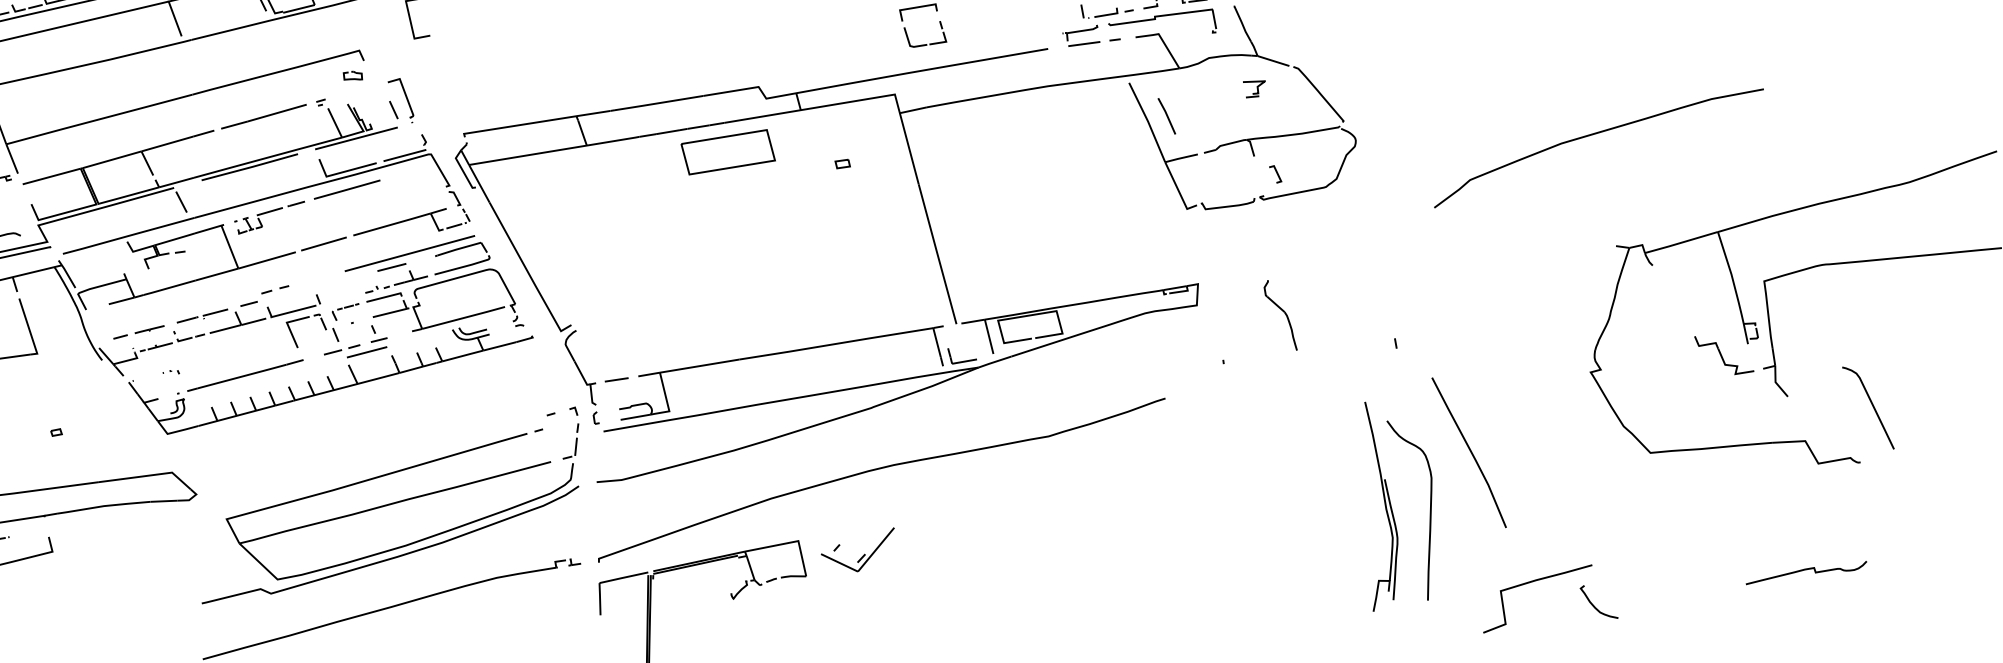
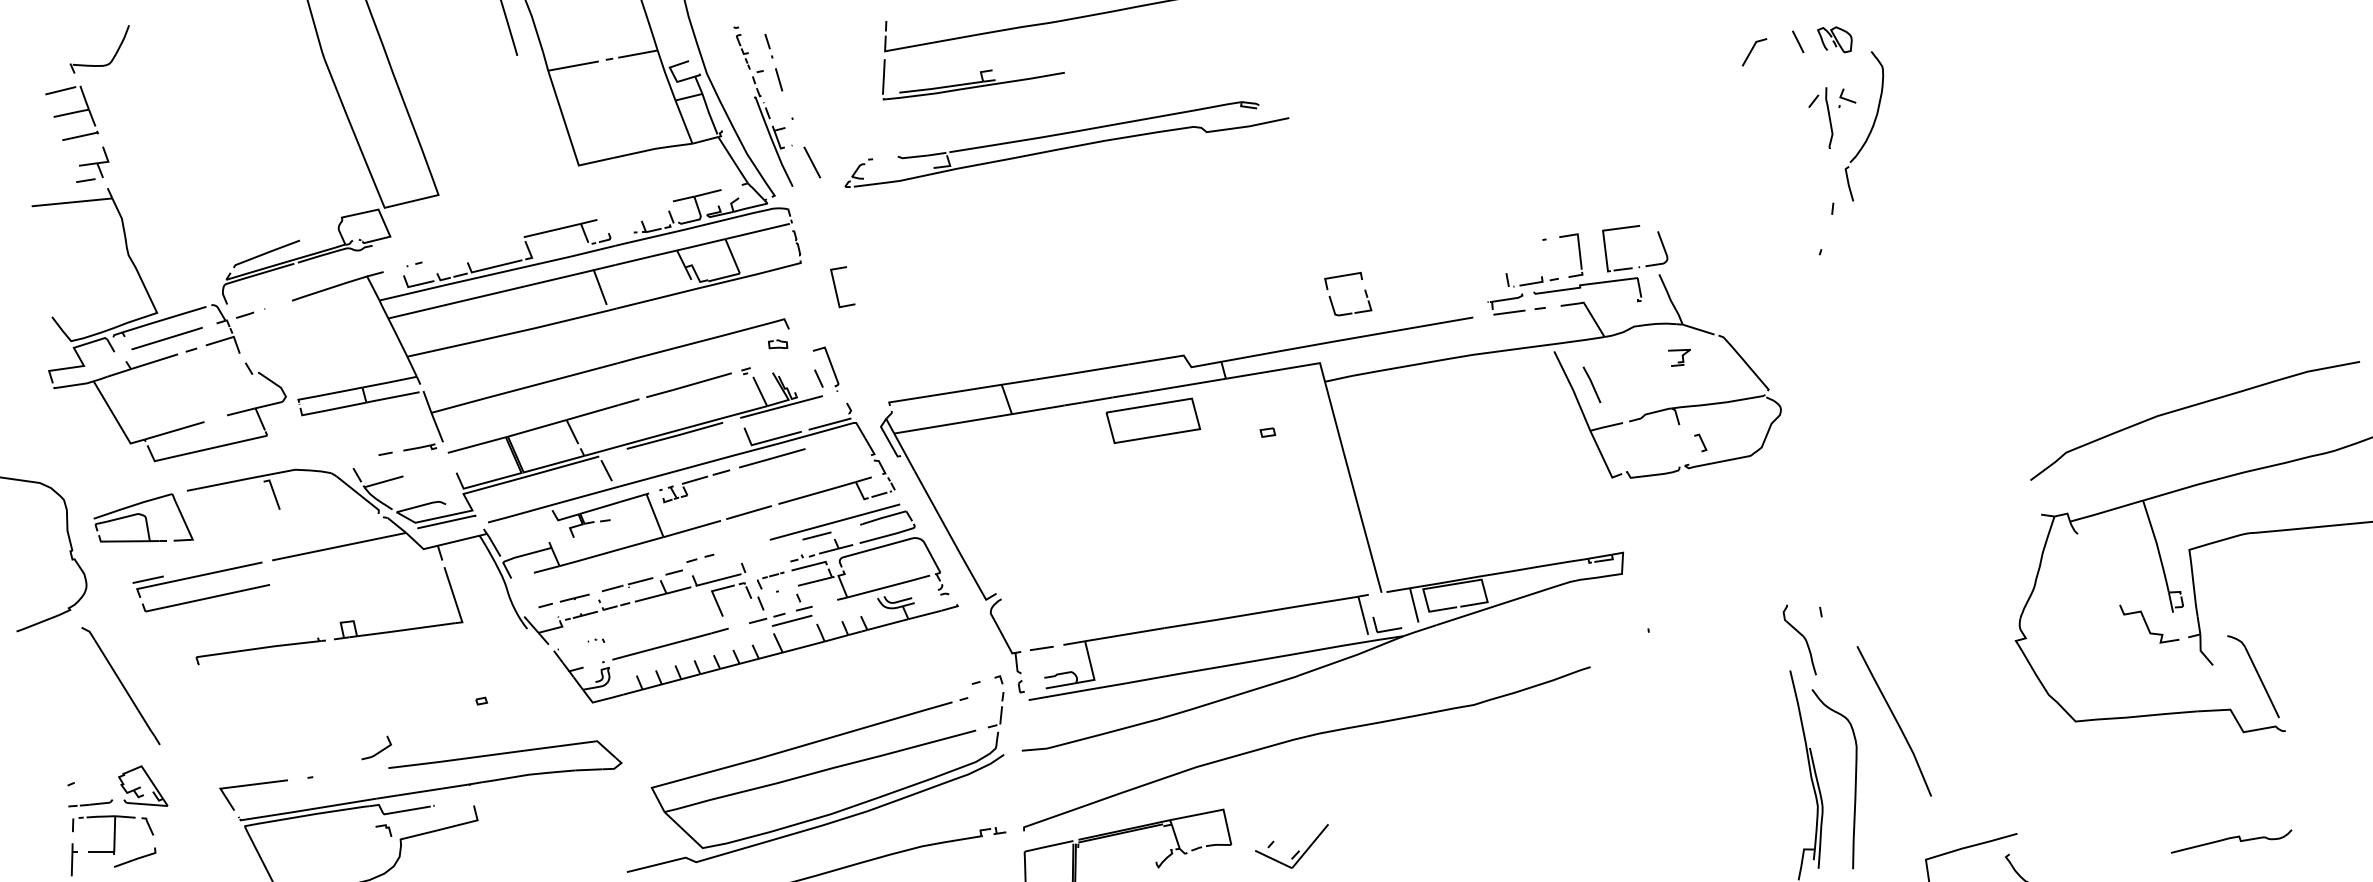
curve: (1594, 134) -> (2190, 407), moved
part: (1280, 314) -> (1799, 639), moved
curve: (1872, 406) -> (2257, 675), moved
part: (863, 554) -> (1297, 851), moved

